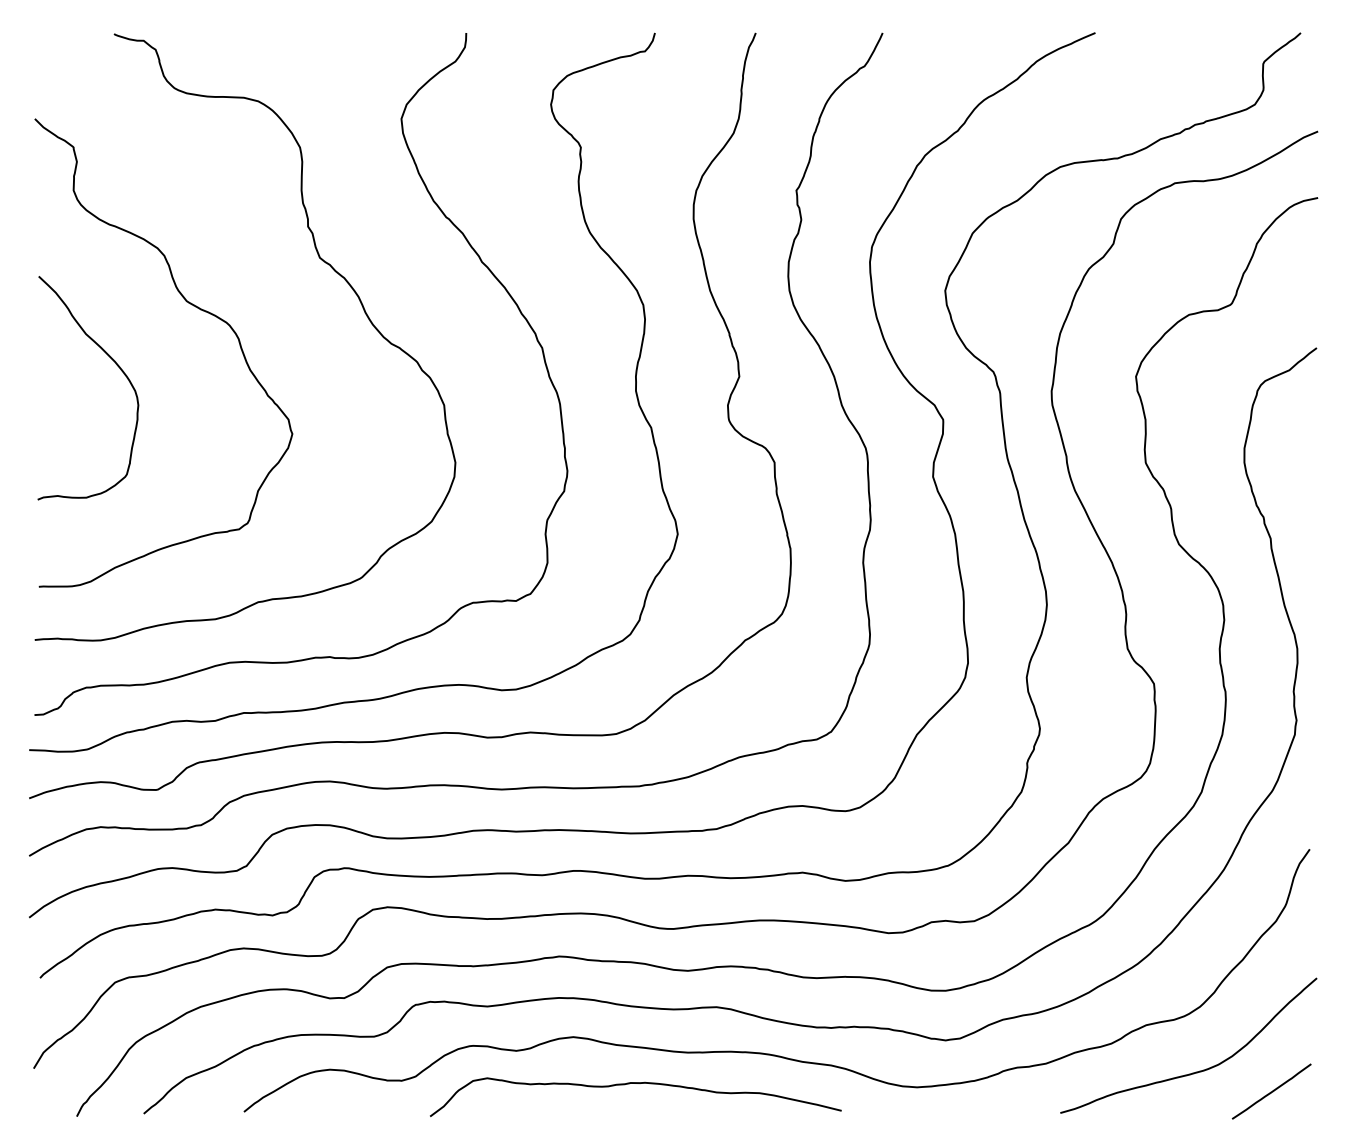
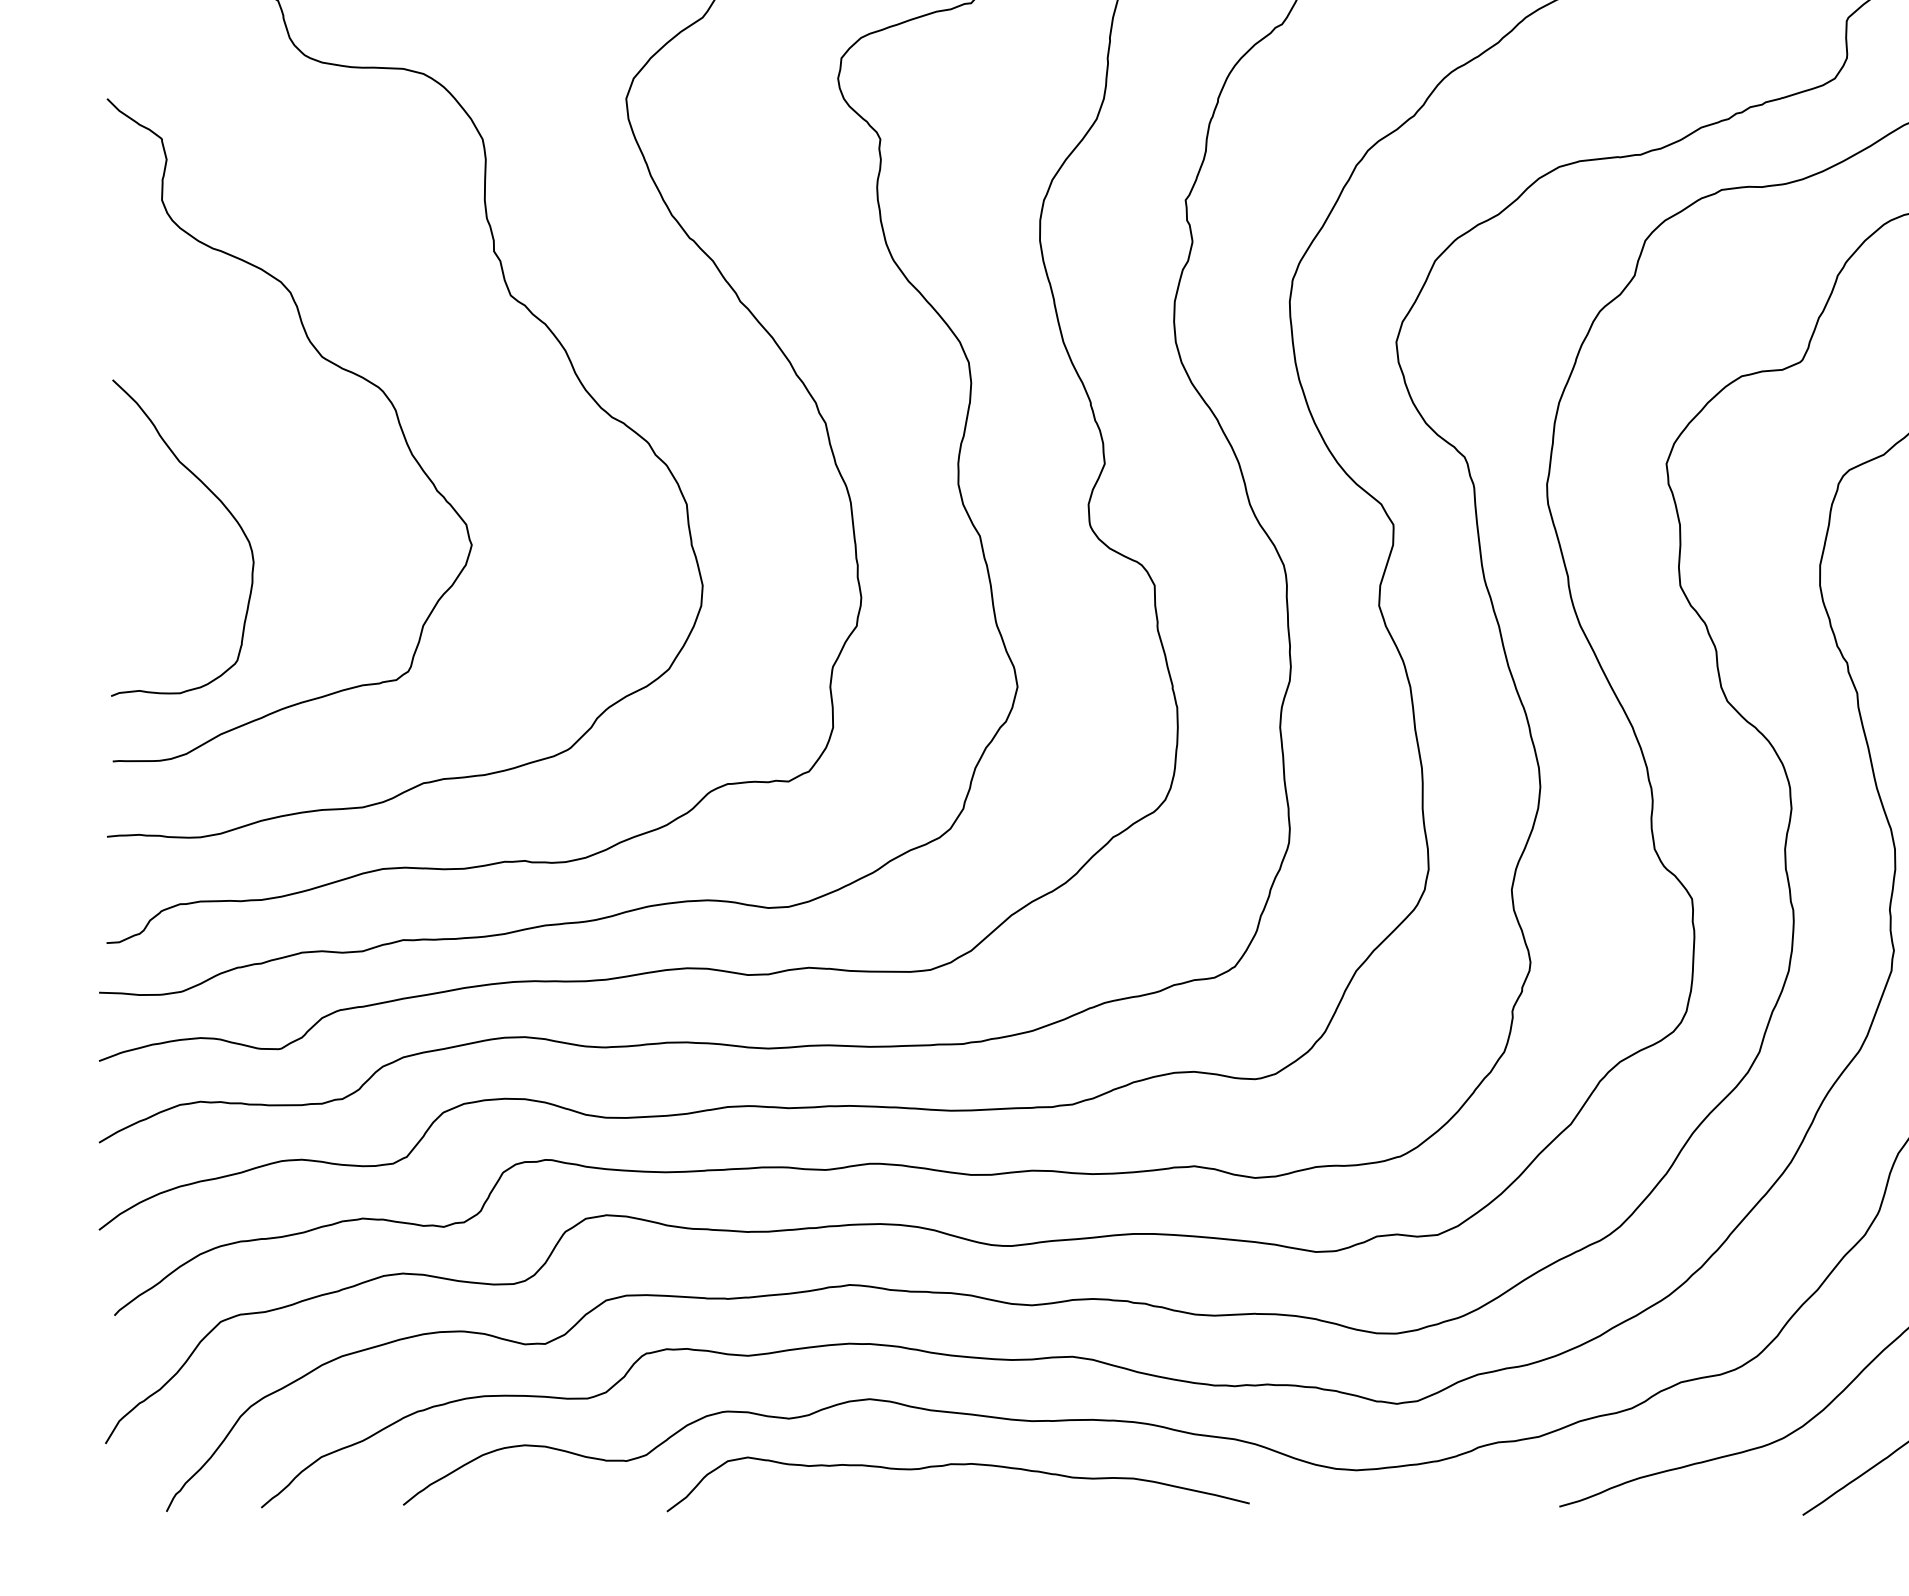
curve: (116, 365) -> (222, 506), moved

